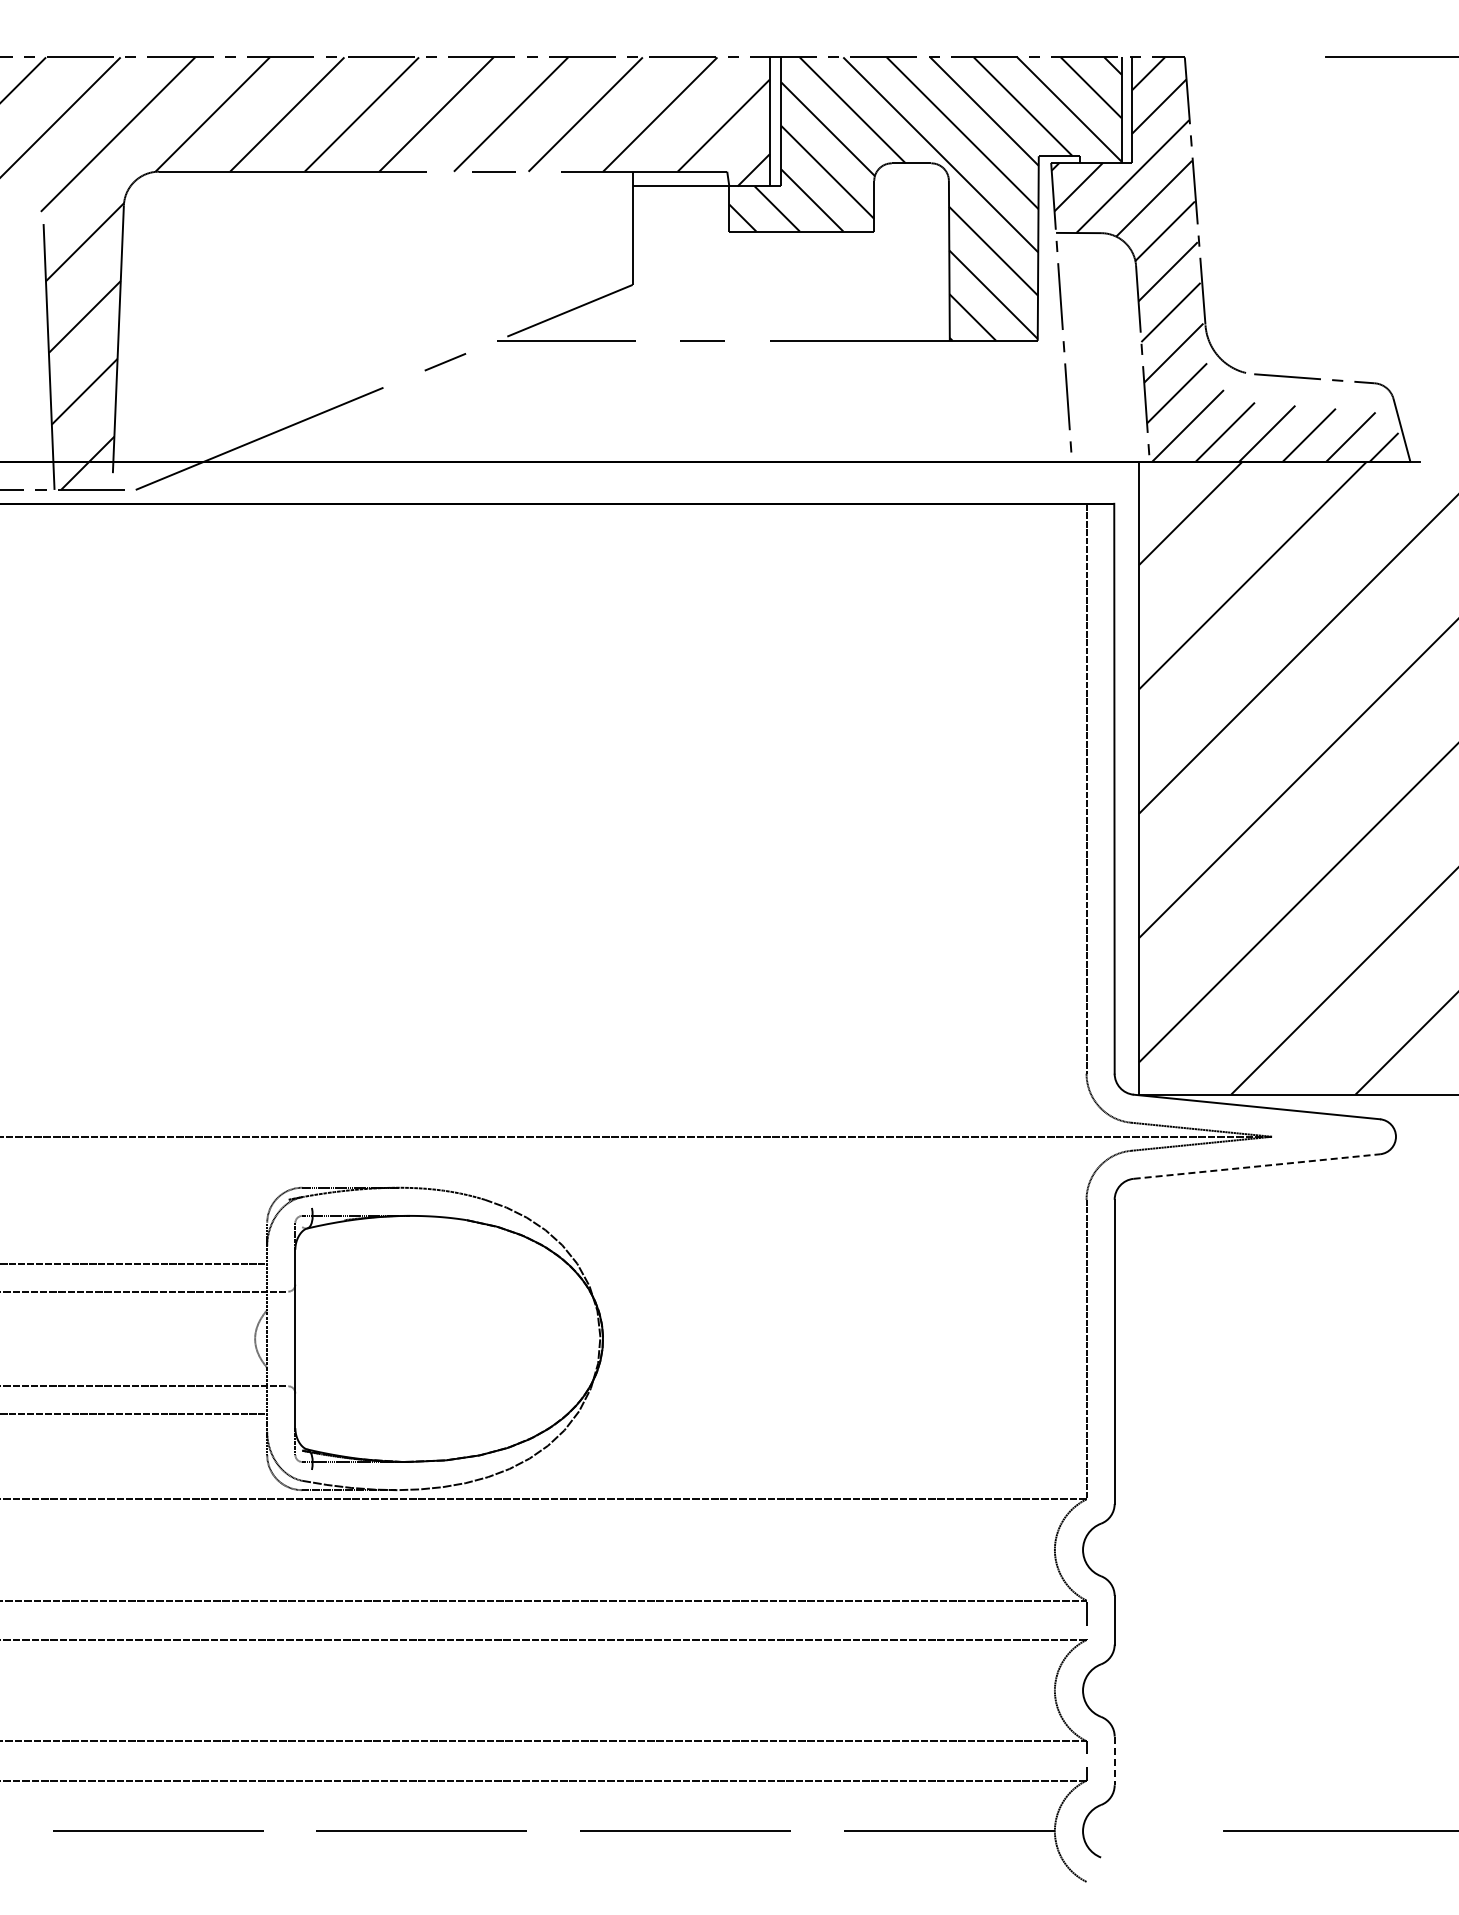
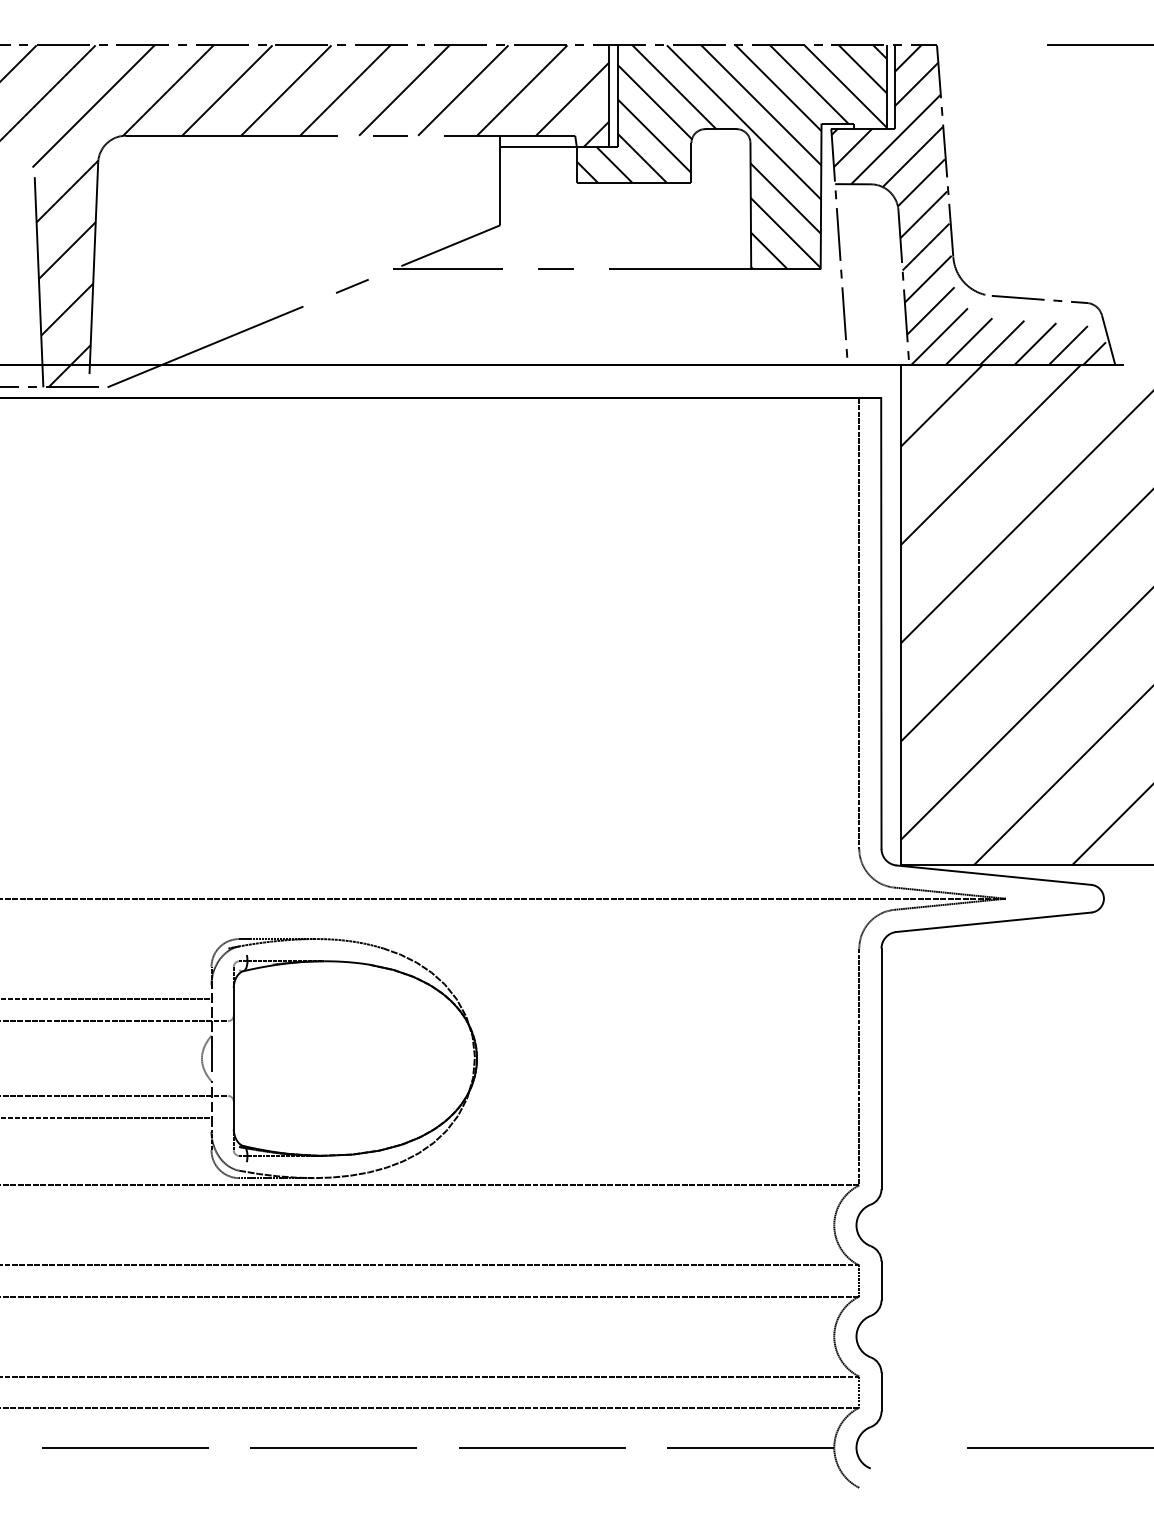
line: (1256, 1166) -> (993, 922), dashed -> solid
line: (1114, 1761) -> (881, 1392), dashed -> solid

